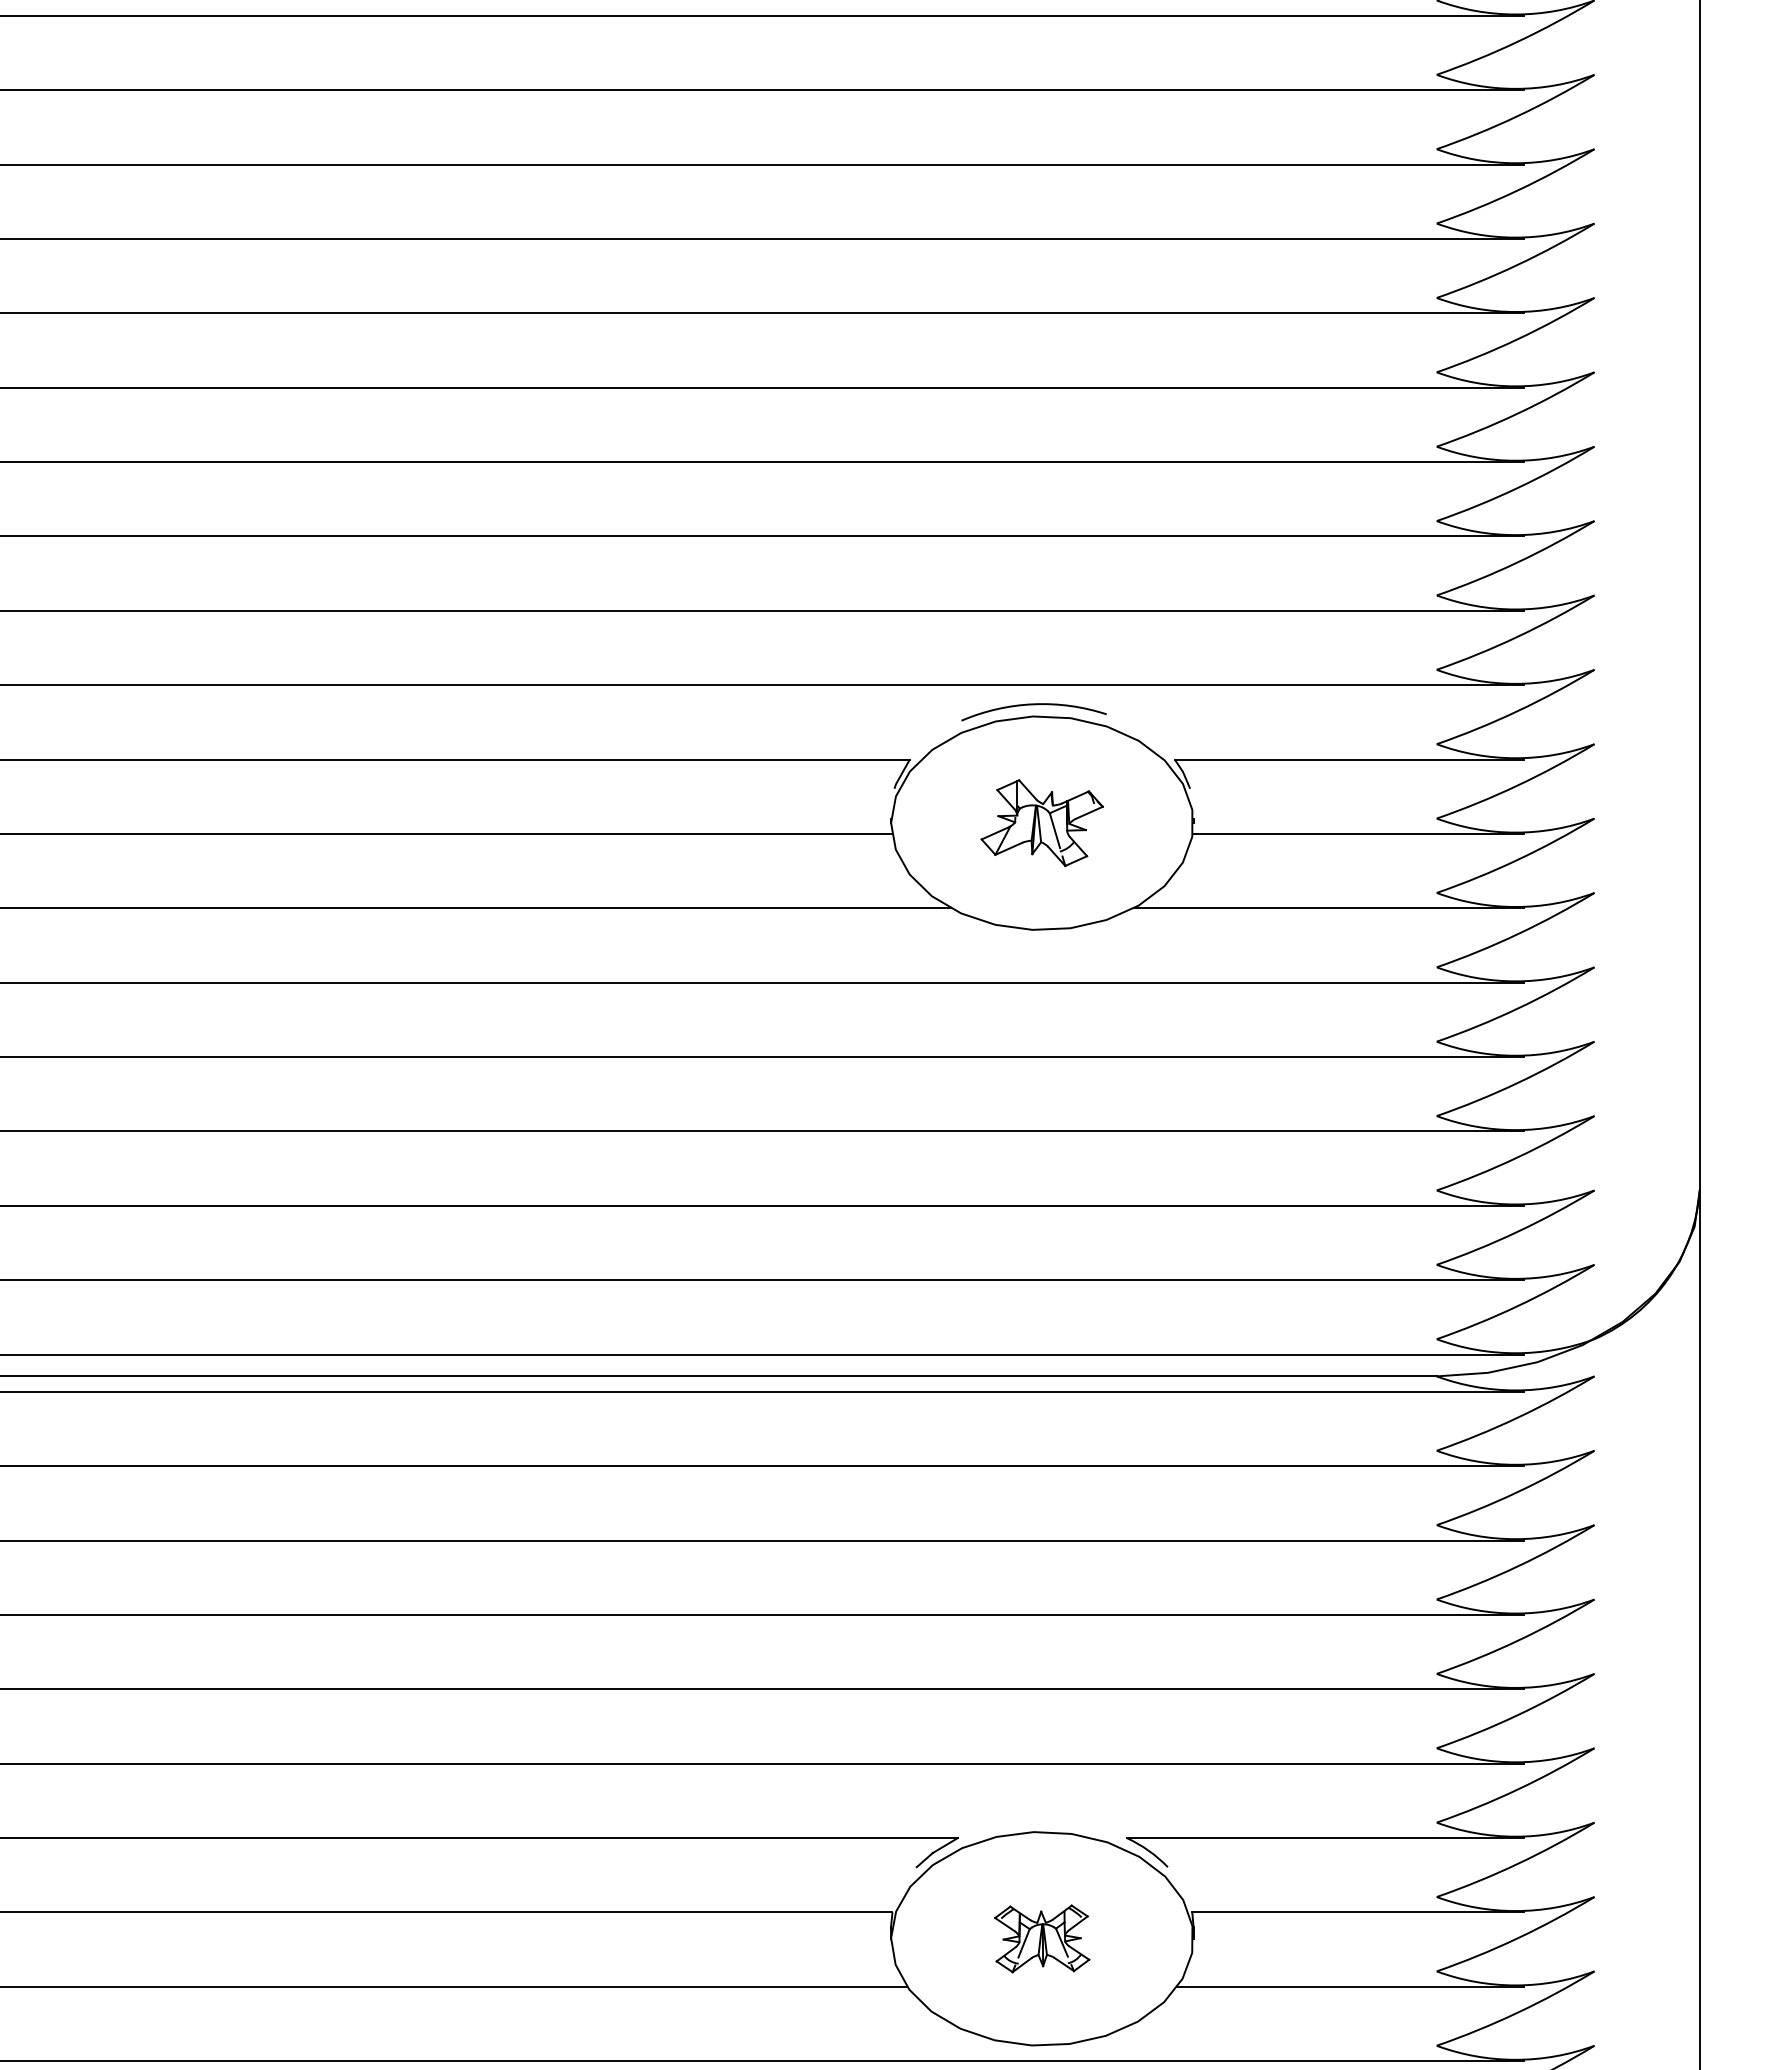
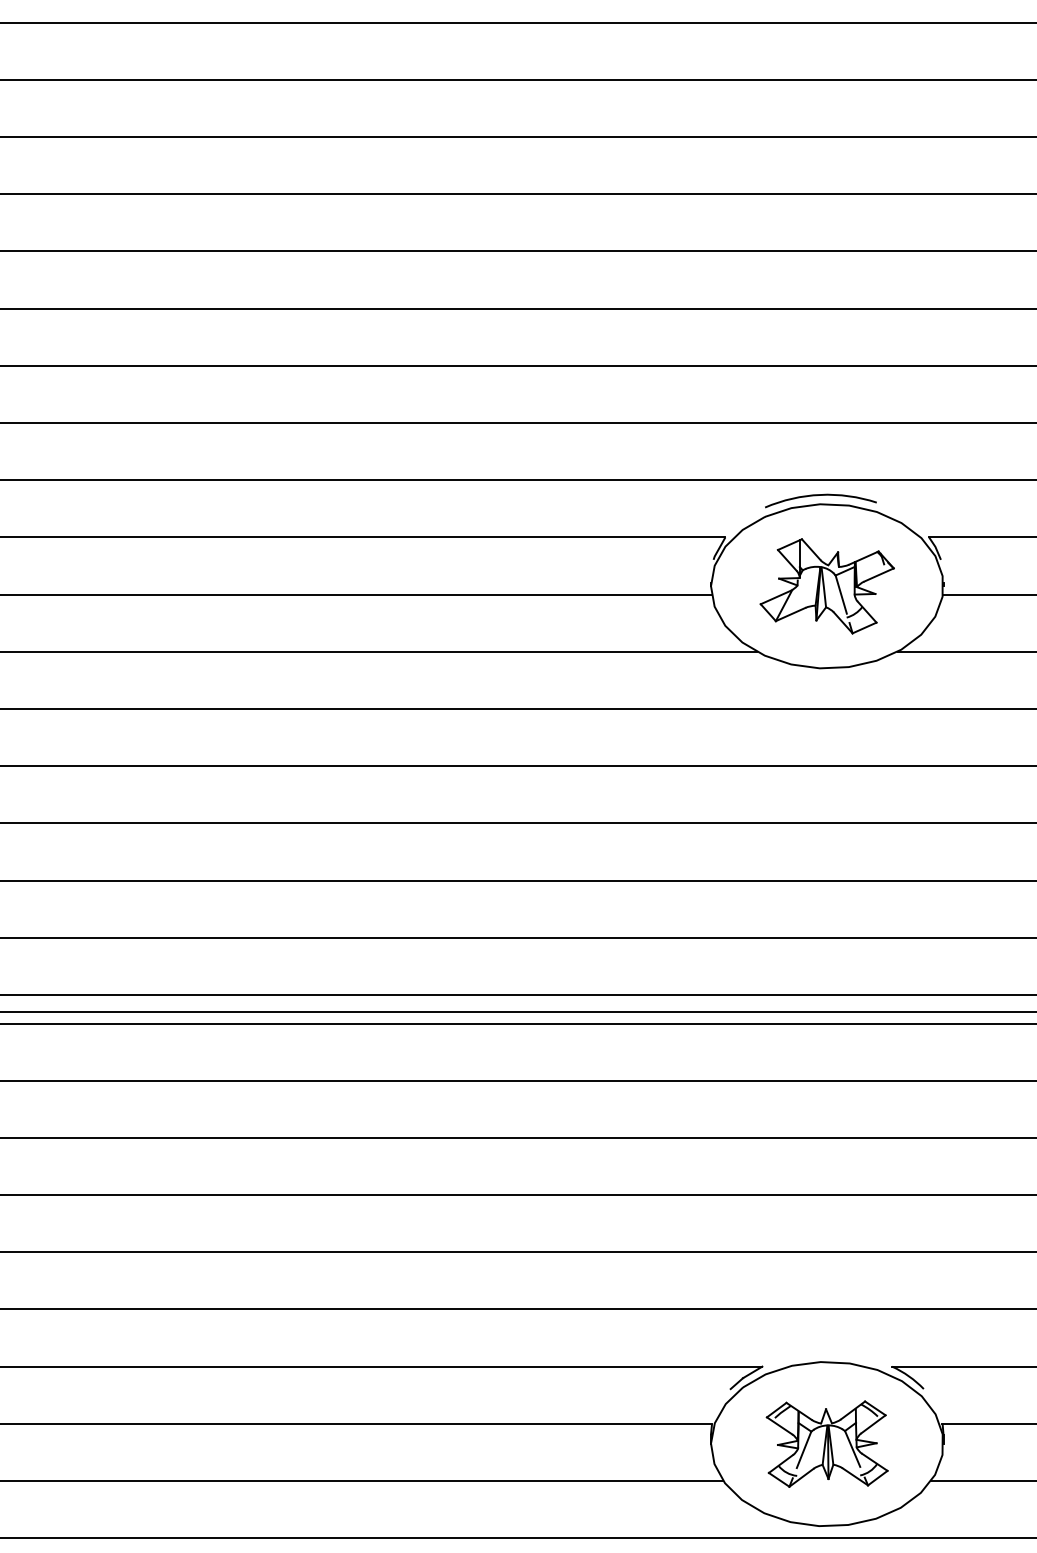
part: (1041, 822) -> (826, 585), size x1.43
part: (1041, 1938) -> (826, 1443), size x1.67

